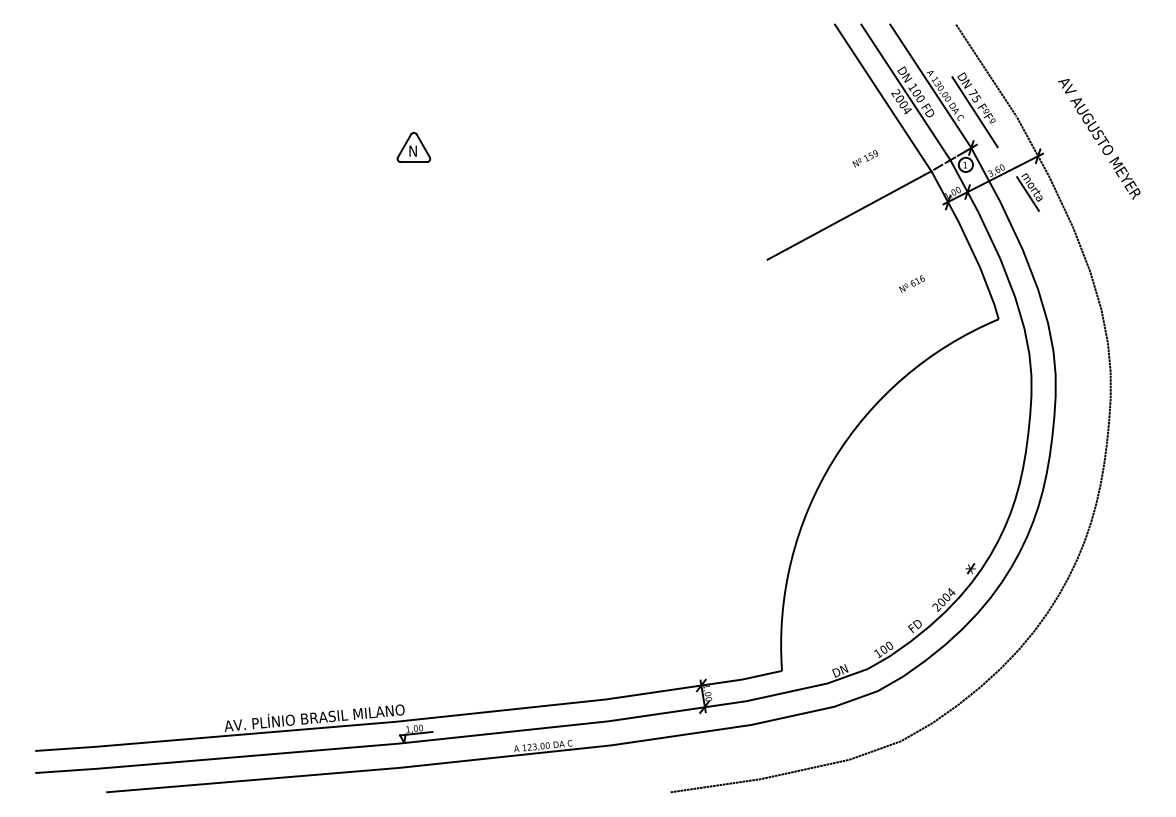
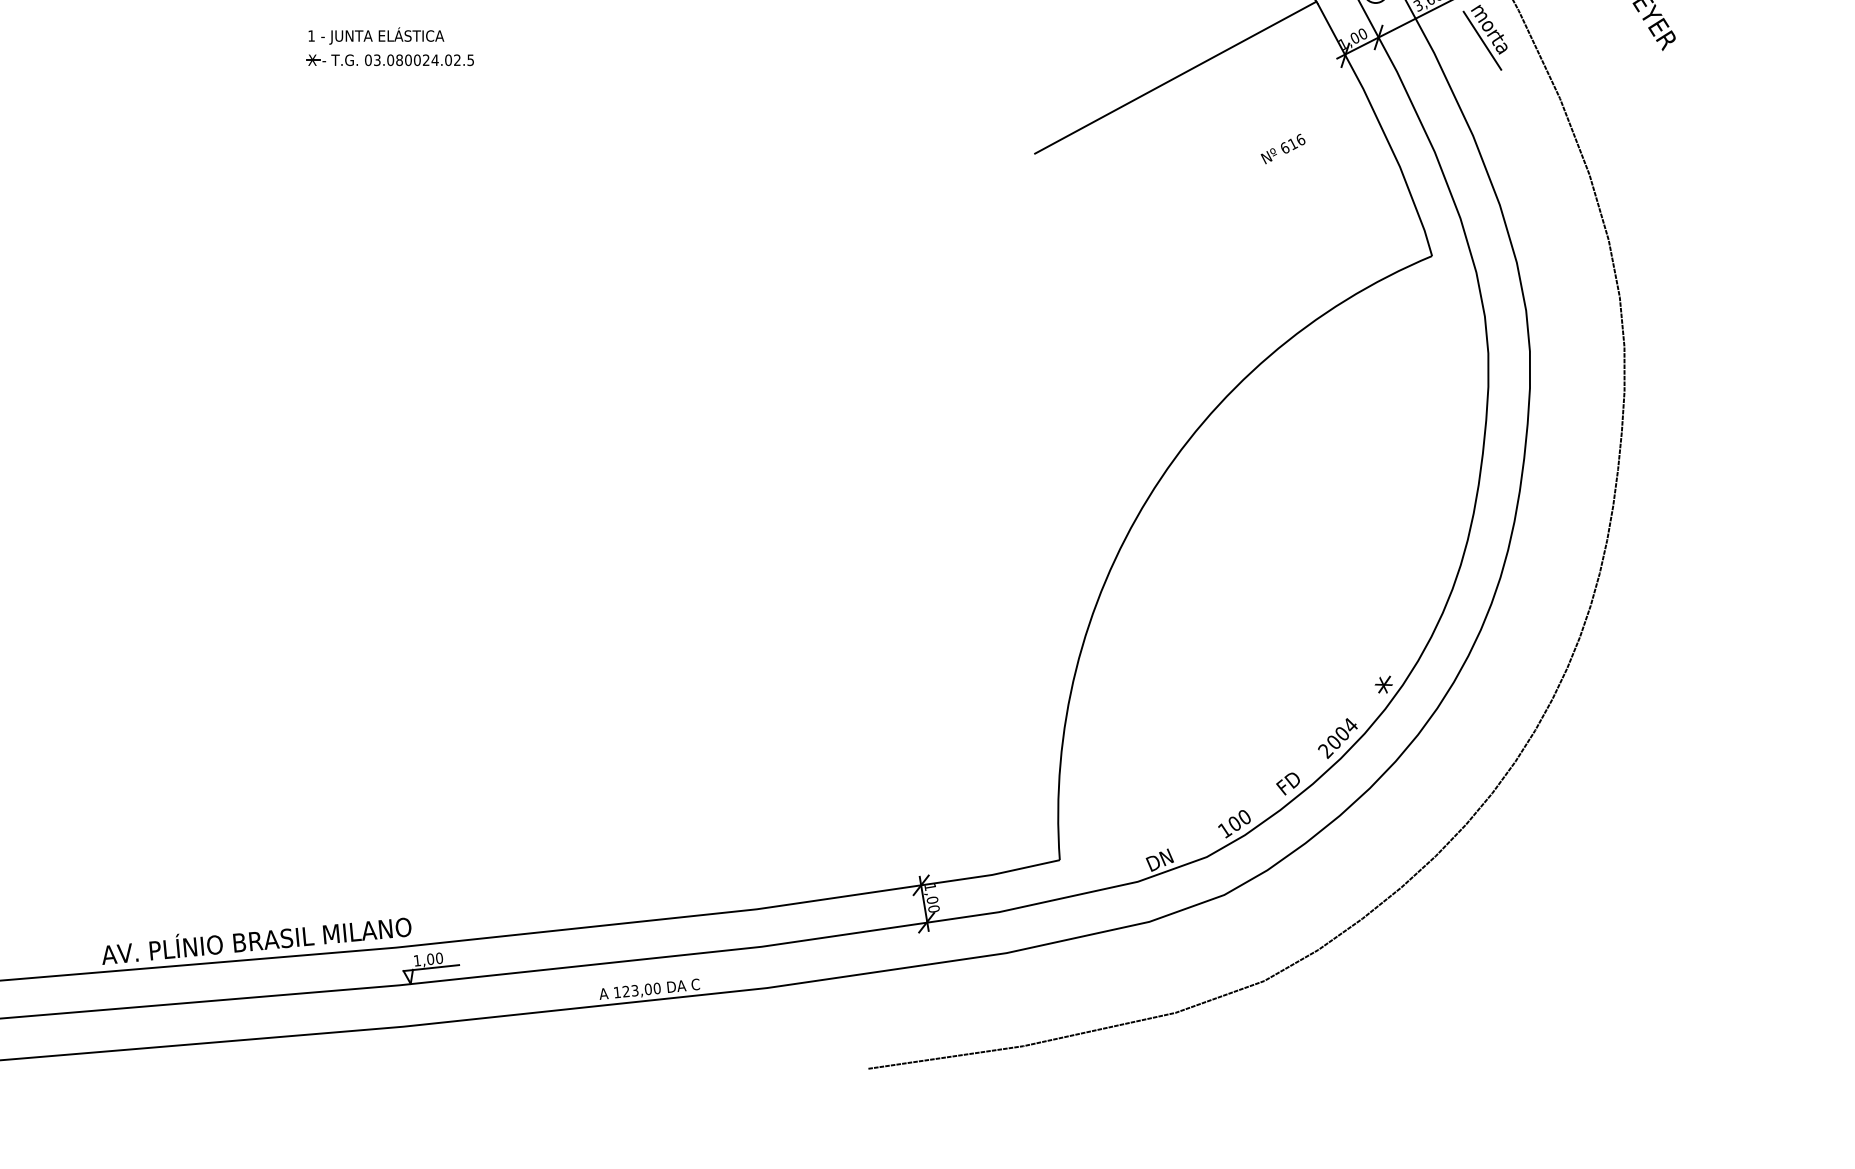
part: (391, 197) -> (388, 46), added
text: (911, 283) -> (1282, 148), moved

